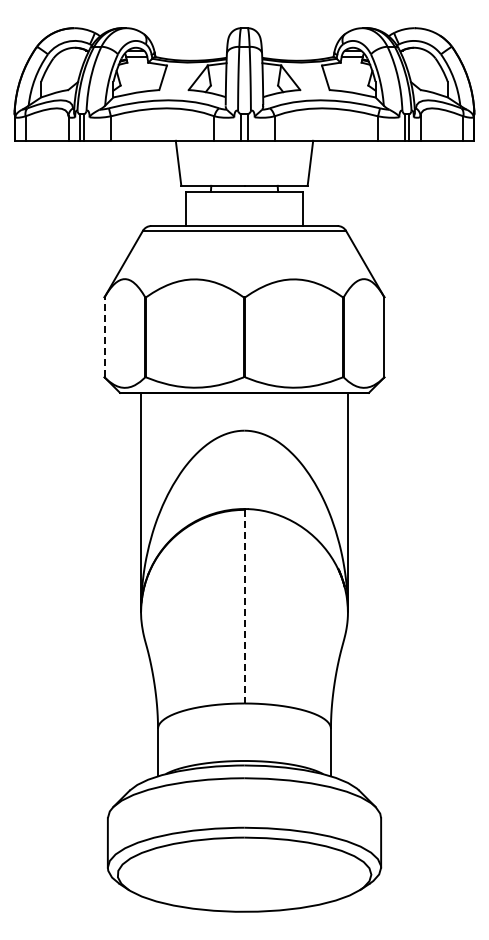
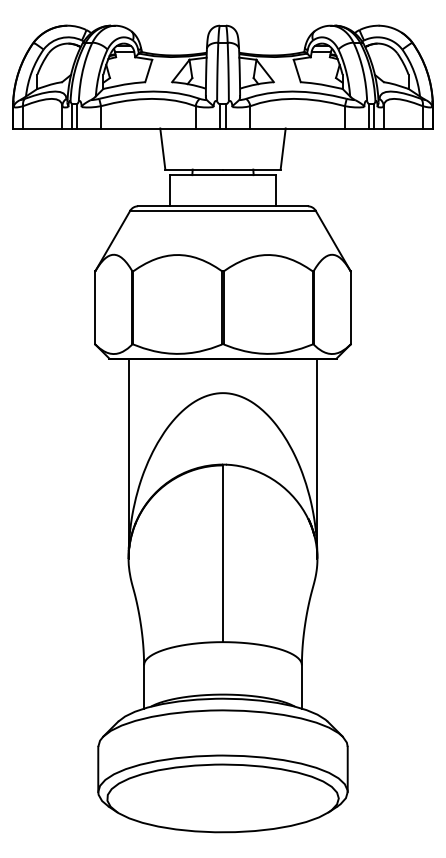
line: (104, 337) -> (95, 308), dashed -> solid
line: (244, 606) -> (223, 553), dashed -> solid

